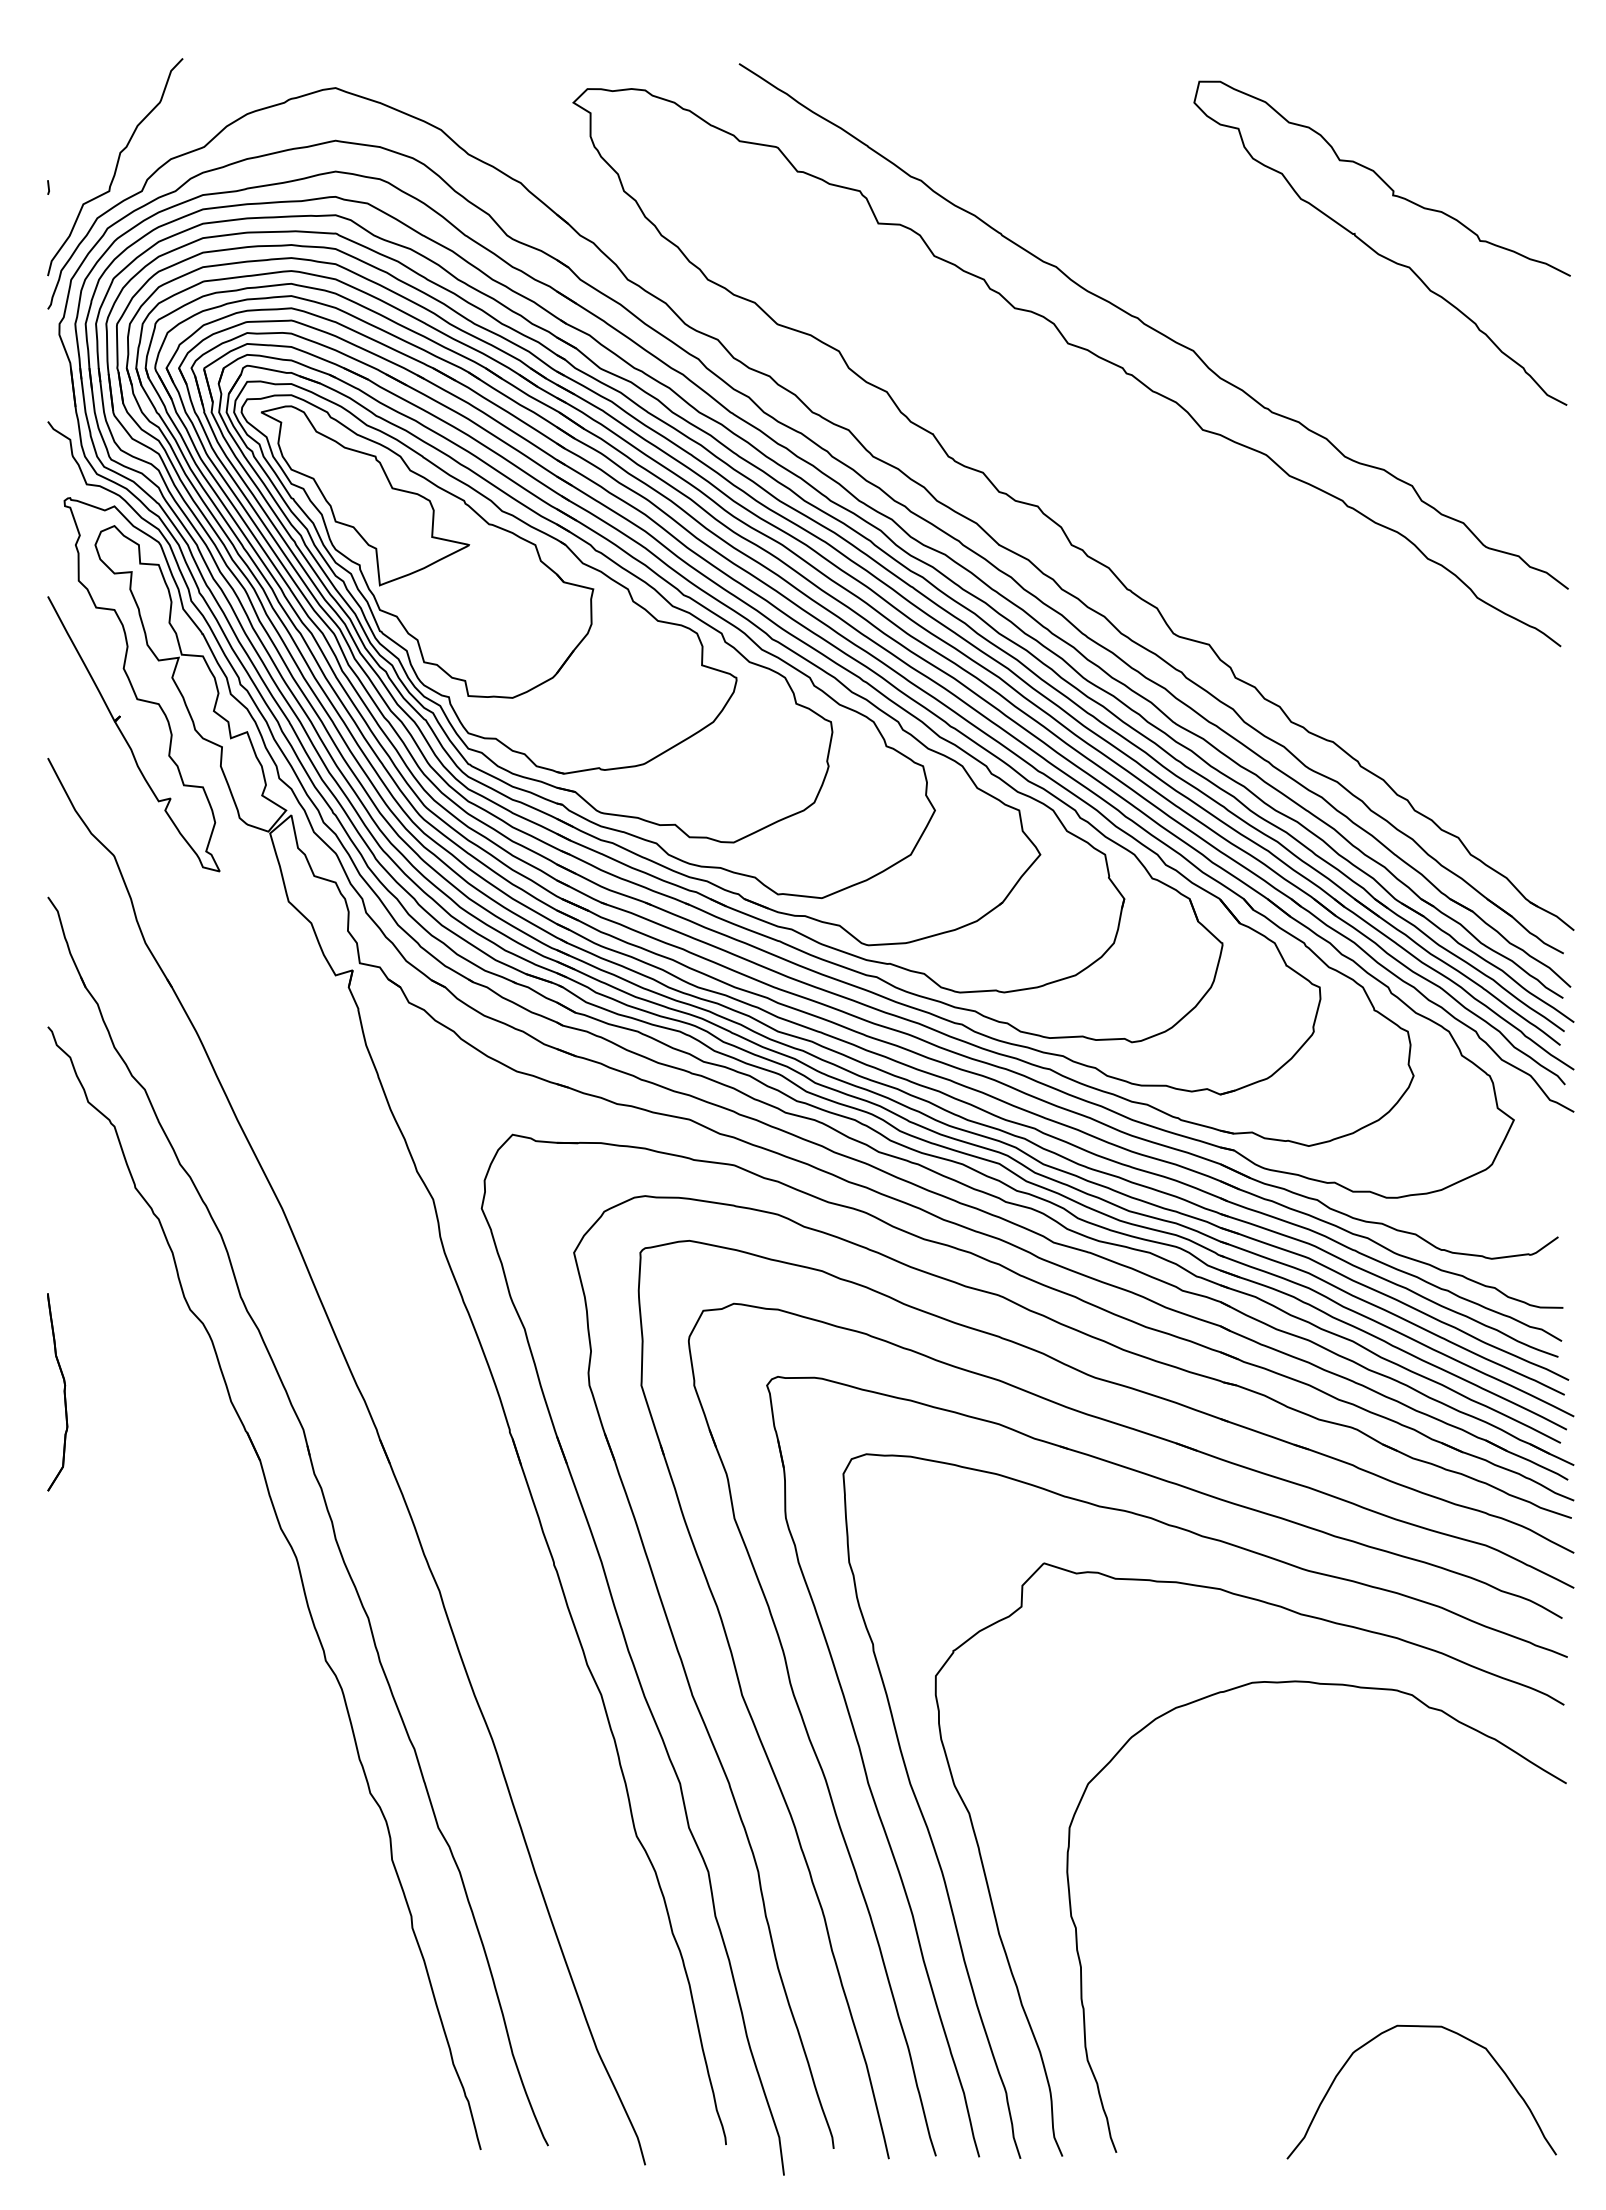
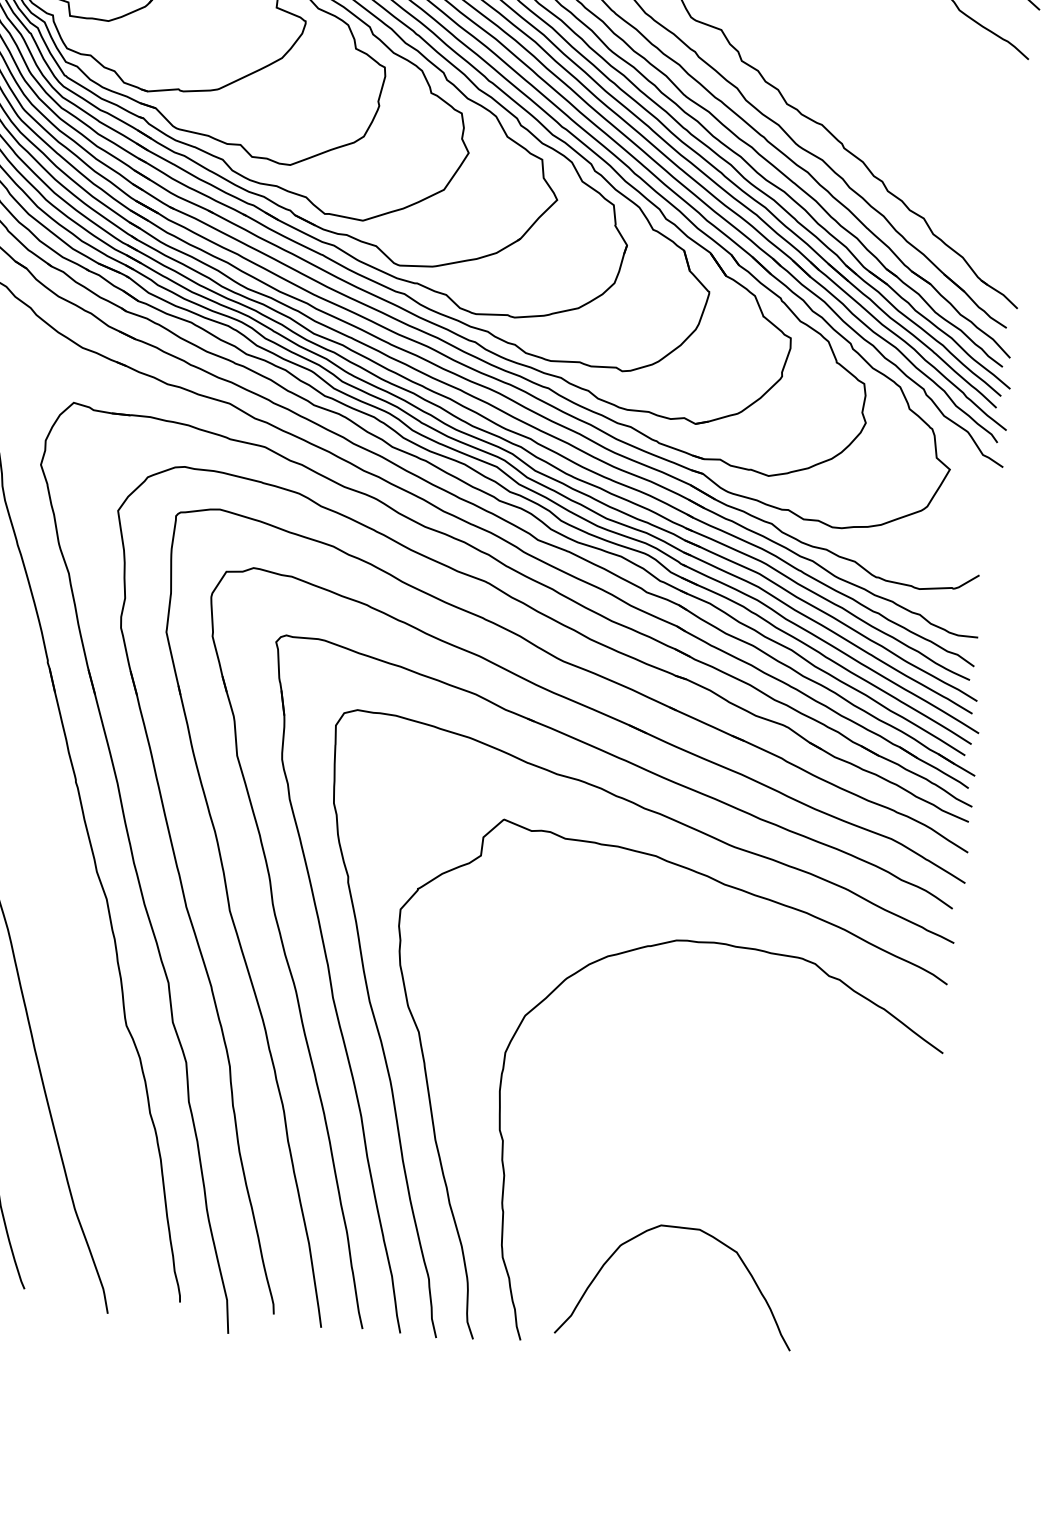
curve: (1421, 2027) -> (682, 1228), moved

